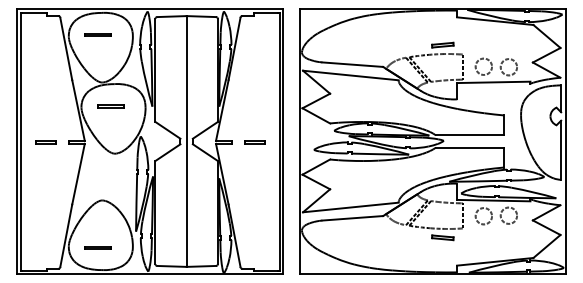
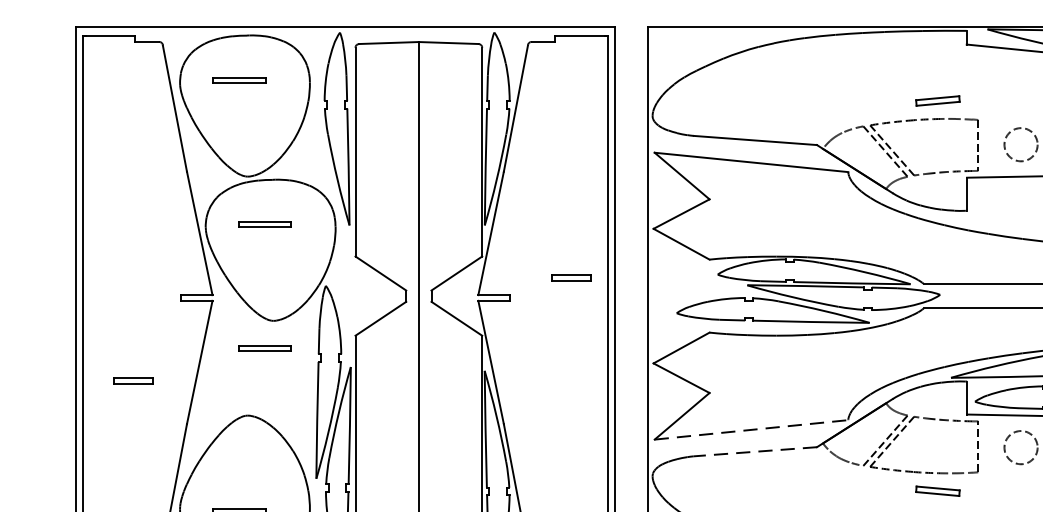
line: (45, 141) -> (132, 379), moved
line: (254, 141) -> (570, 275), moved
line: (110, 166) -> (264, 346), added
line: (351, 207) -> (752, 429), solid -> dashed
line: (352, 218) -> (754, 452), solid -> dashed

